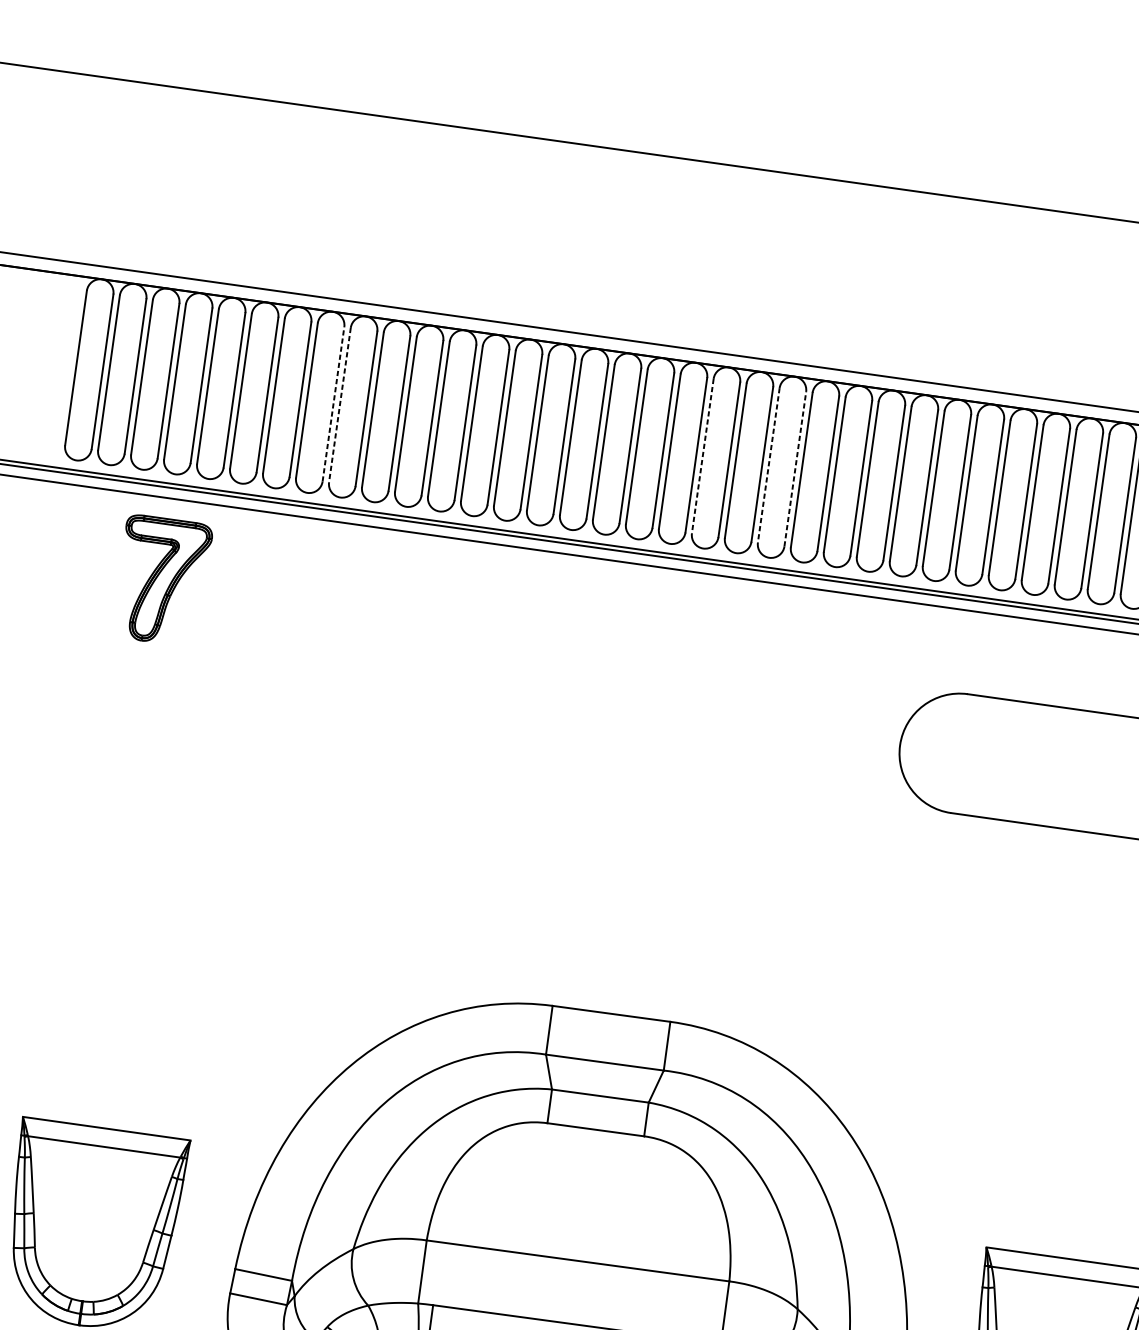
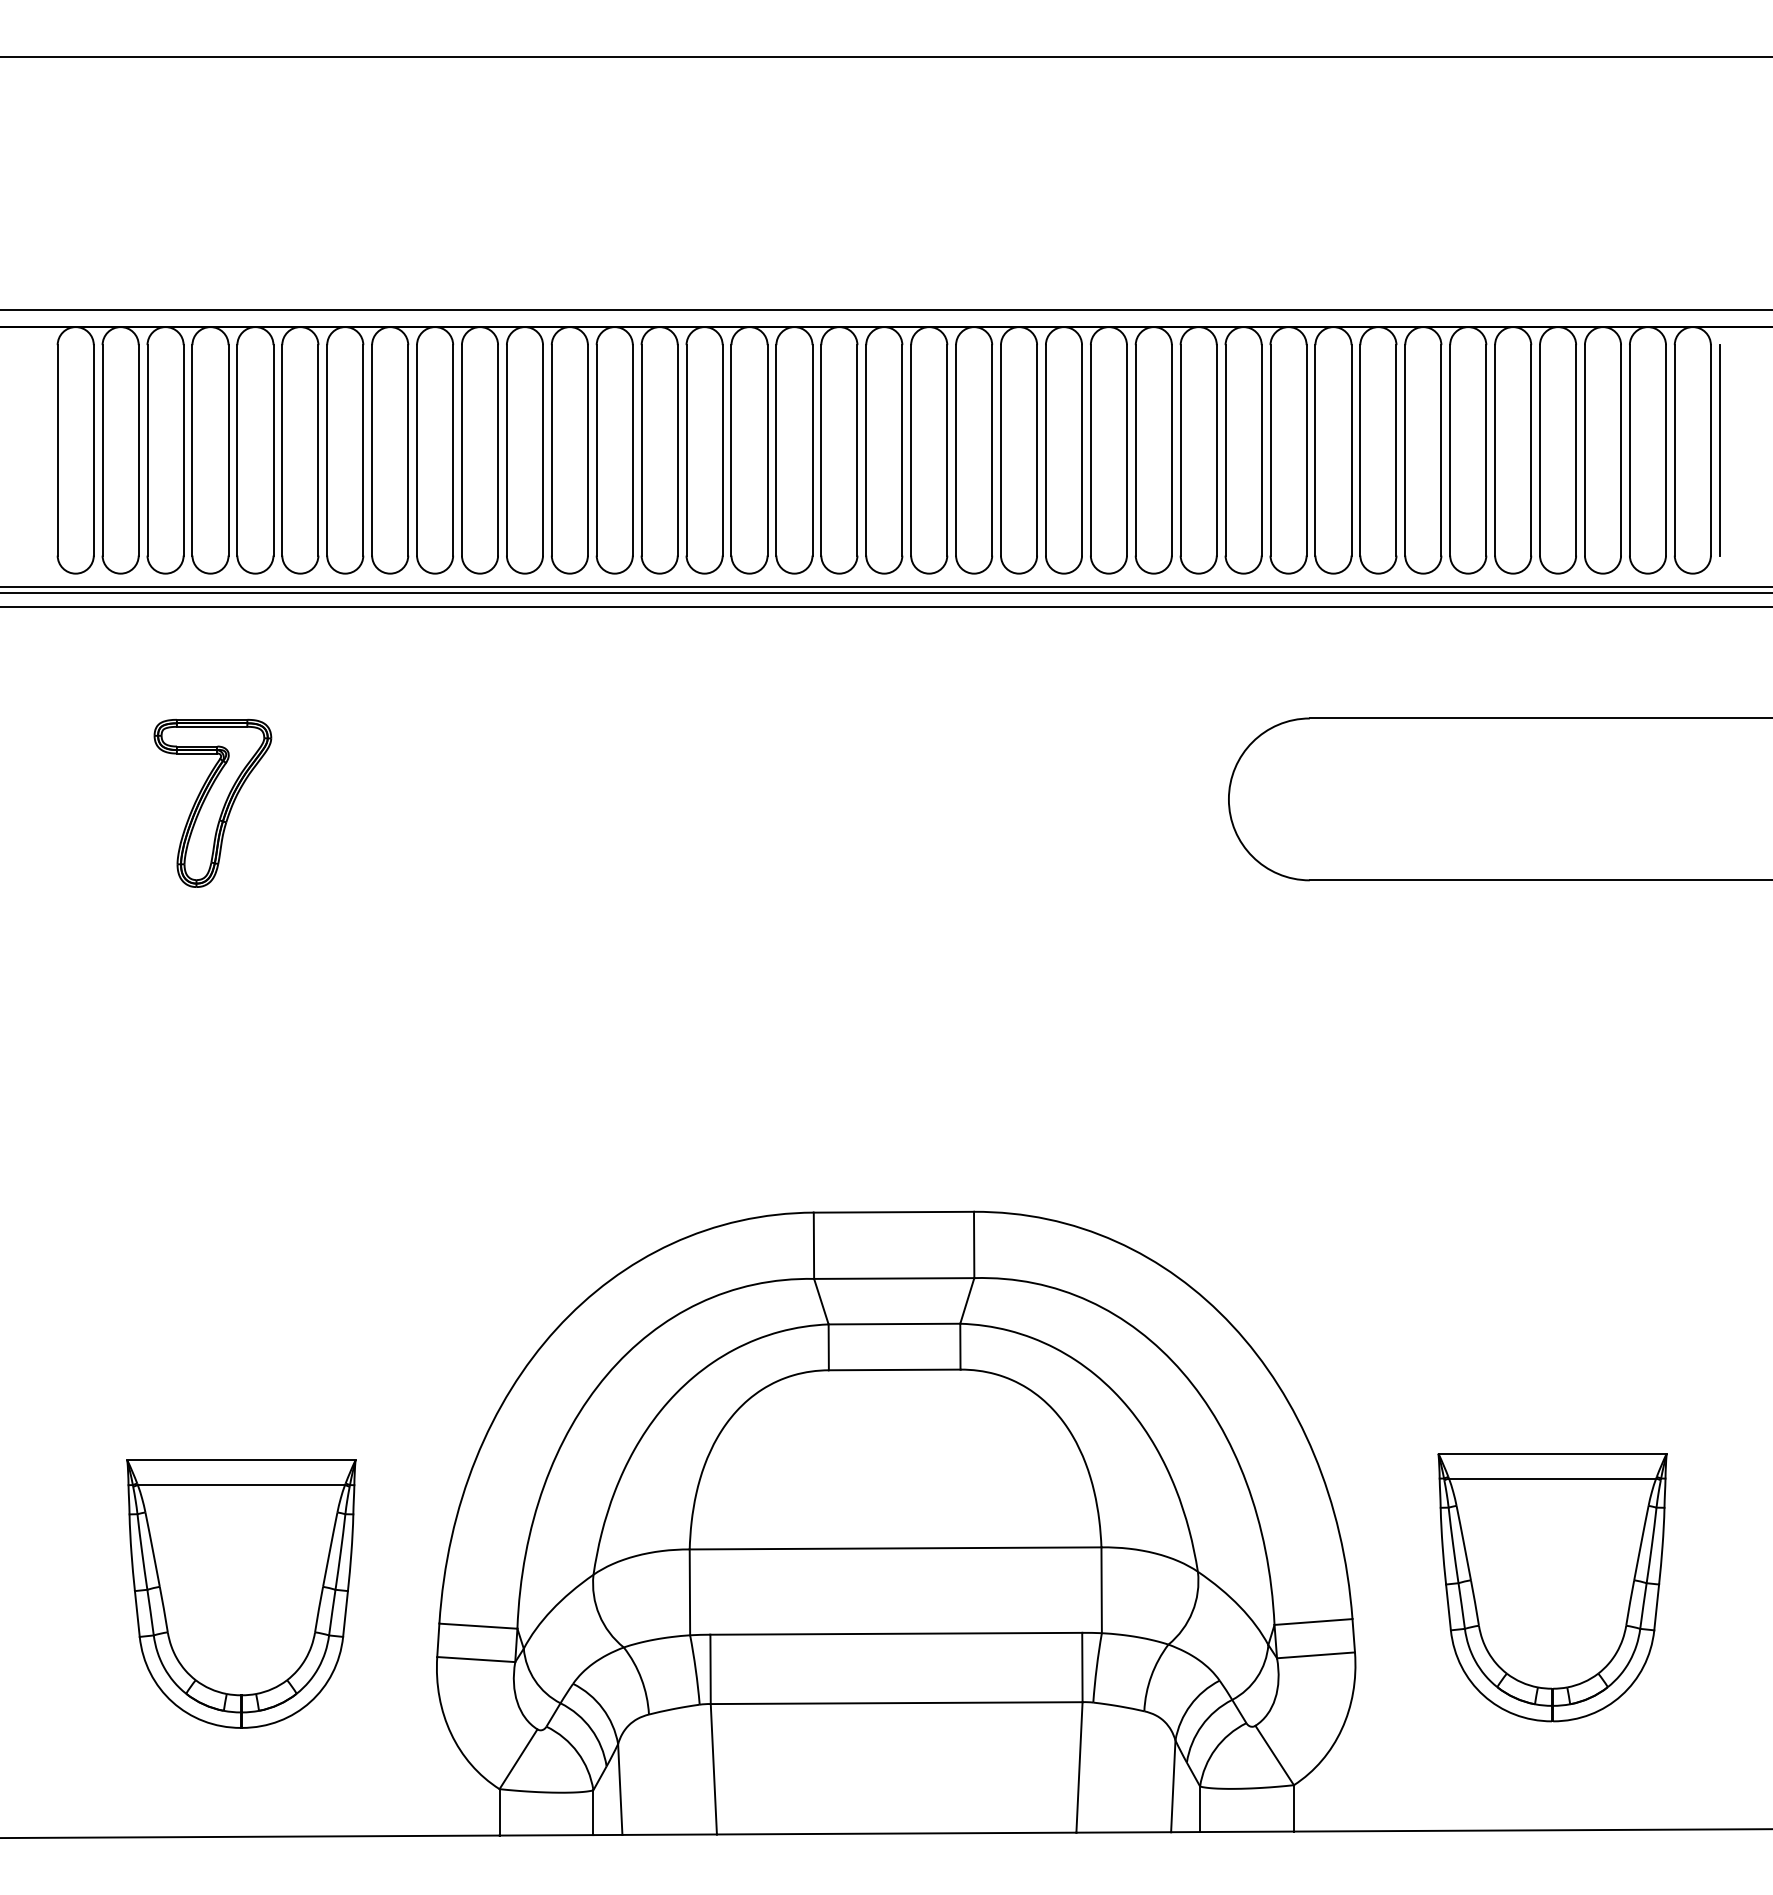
line: (333, 403) -> (408, 449), dashed -> solid
line: (340, 405) -> (417, 450), dashed -> solid
line: (703, 456) -> (911, 450), dashed -> solid
line: (768, 465) -> (1000, 450), dashed -> solid
line: (795, 468) -> (1037, 449), dashed -> solid
part: (162, 580) -> (212, 803), moved

